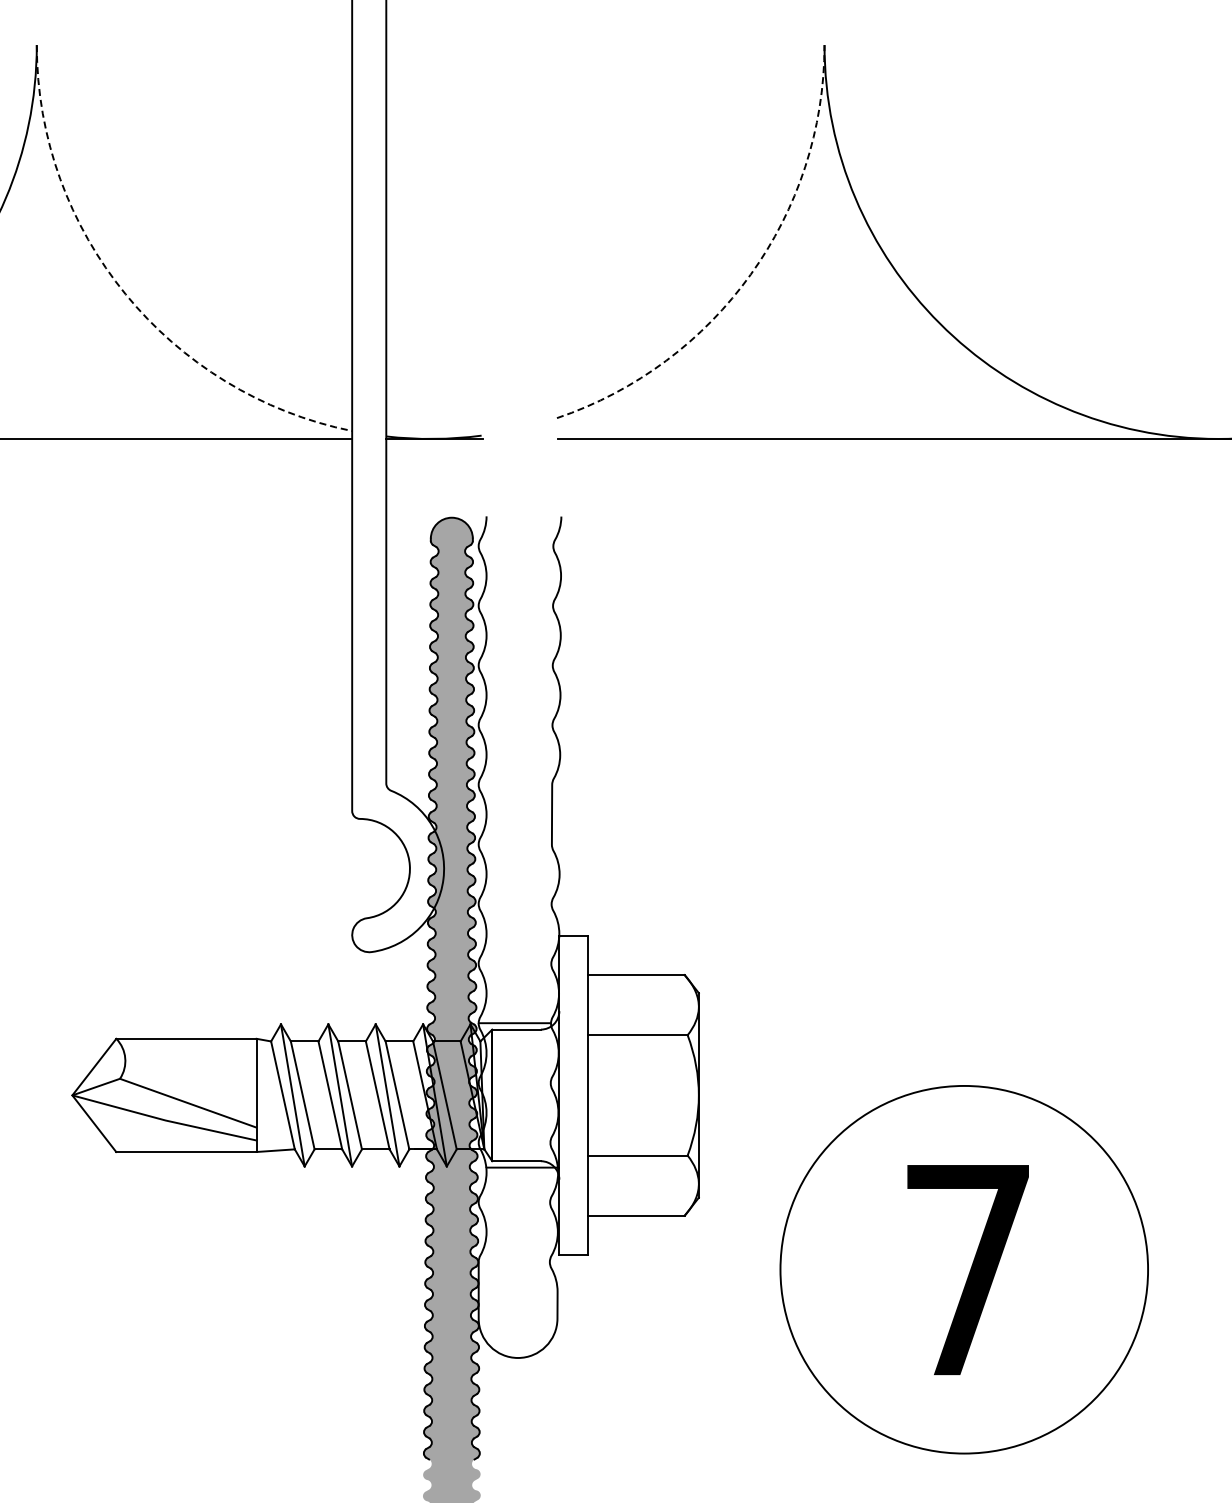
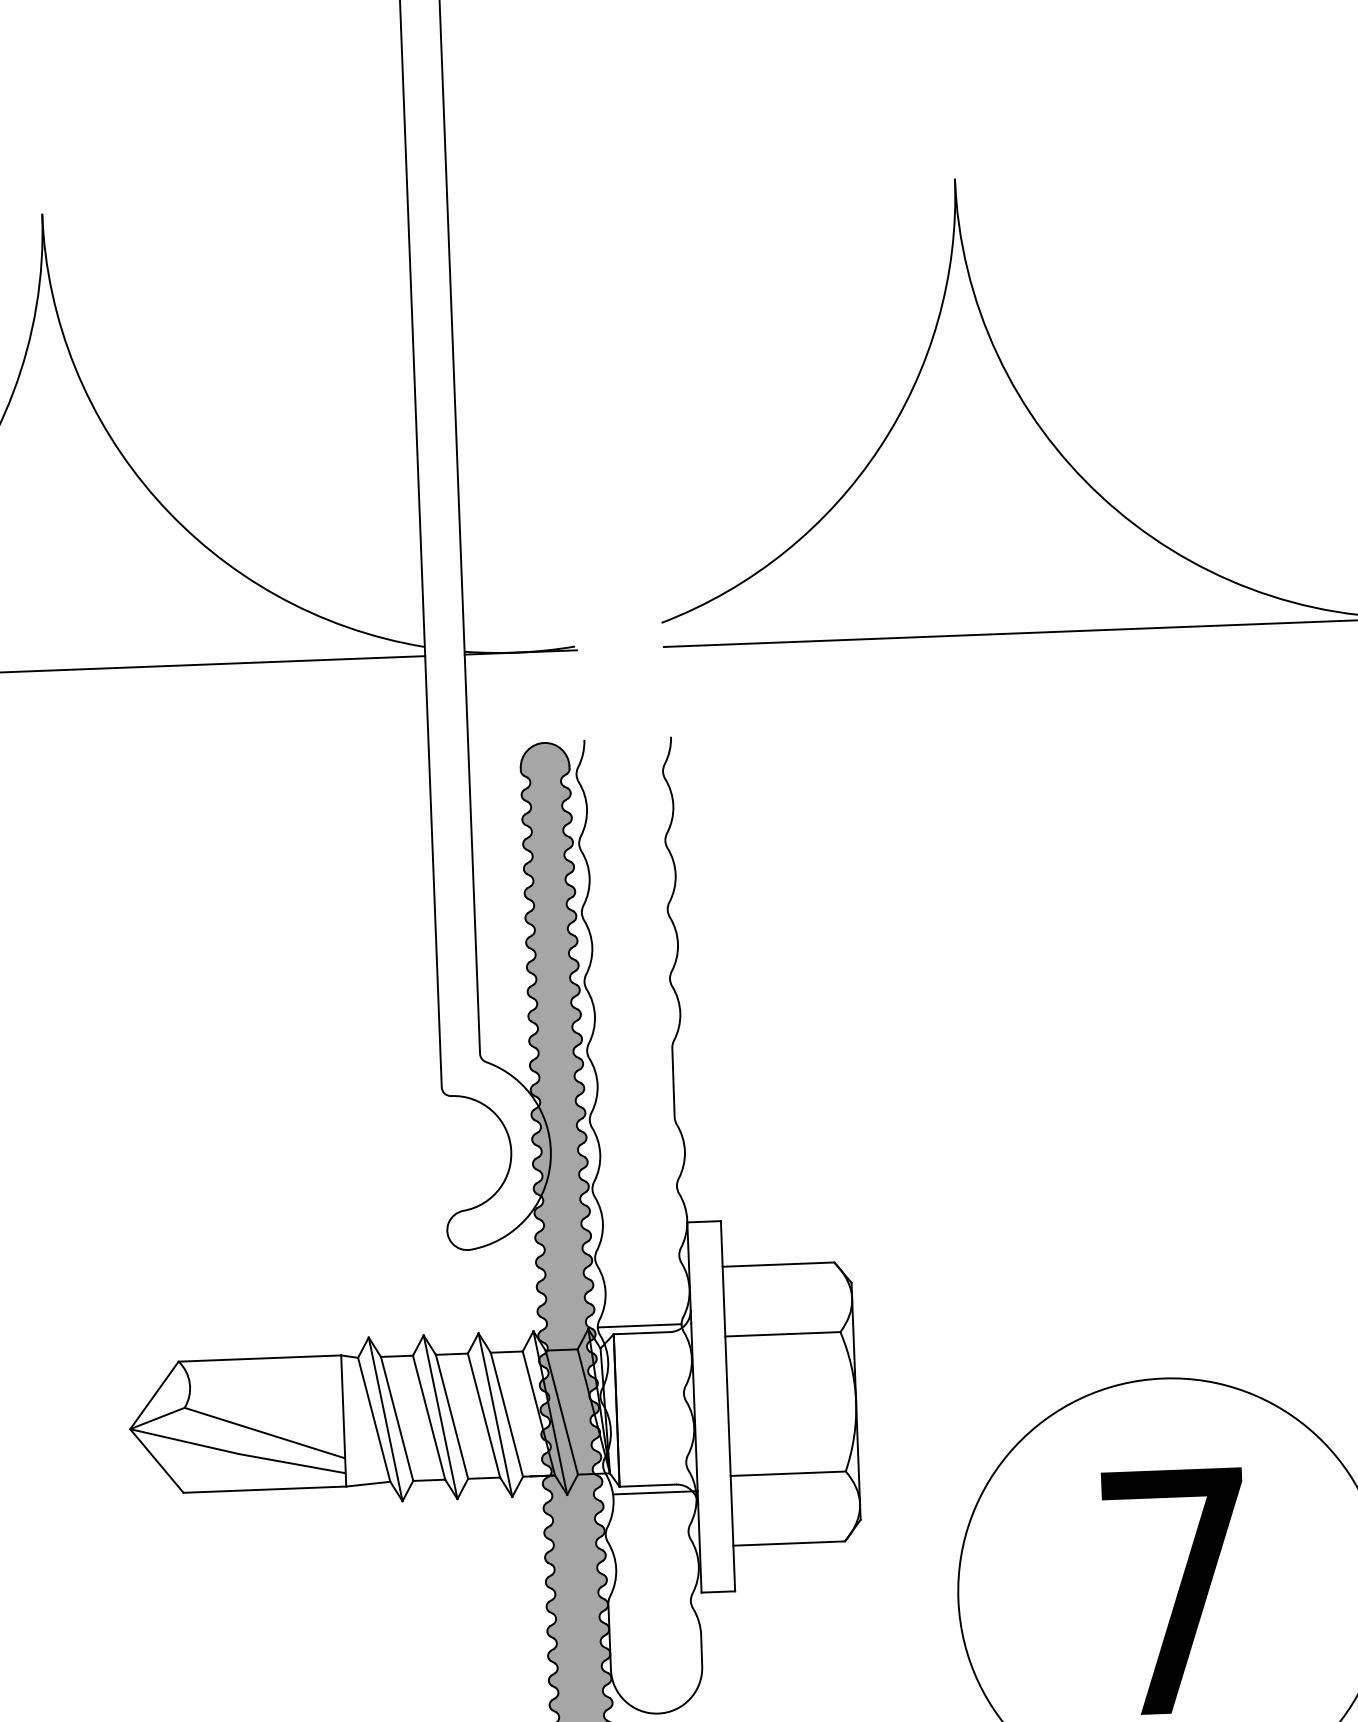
arc: (750, 274) -> (879, 447), dashed -> solid
arc: (125, 294) -> (156, 498), dashed -> solid

